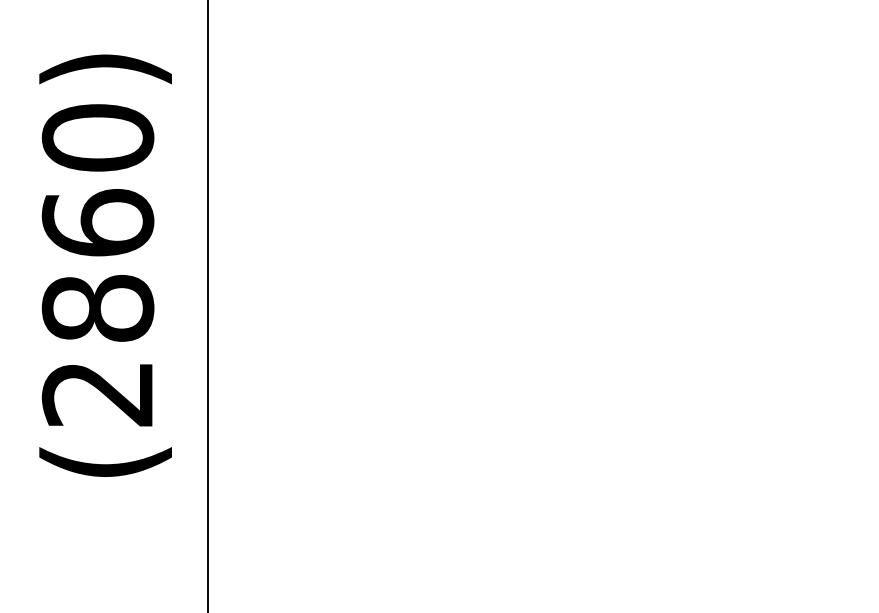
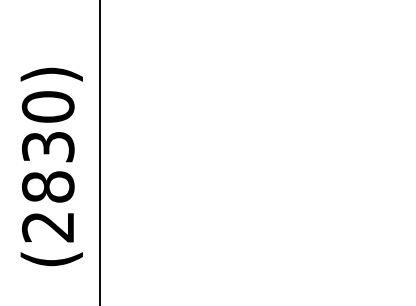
text: (96, 222) -> (47, 146), (2860) -> (2830)

